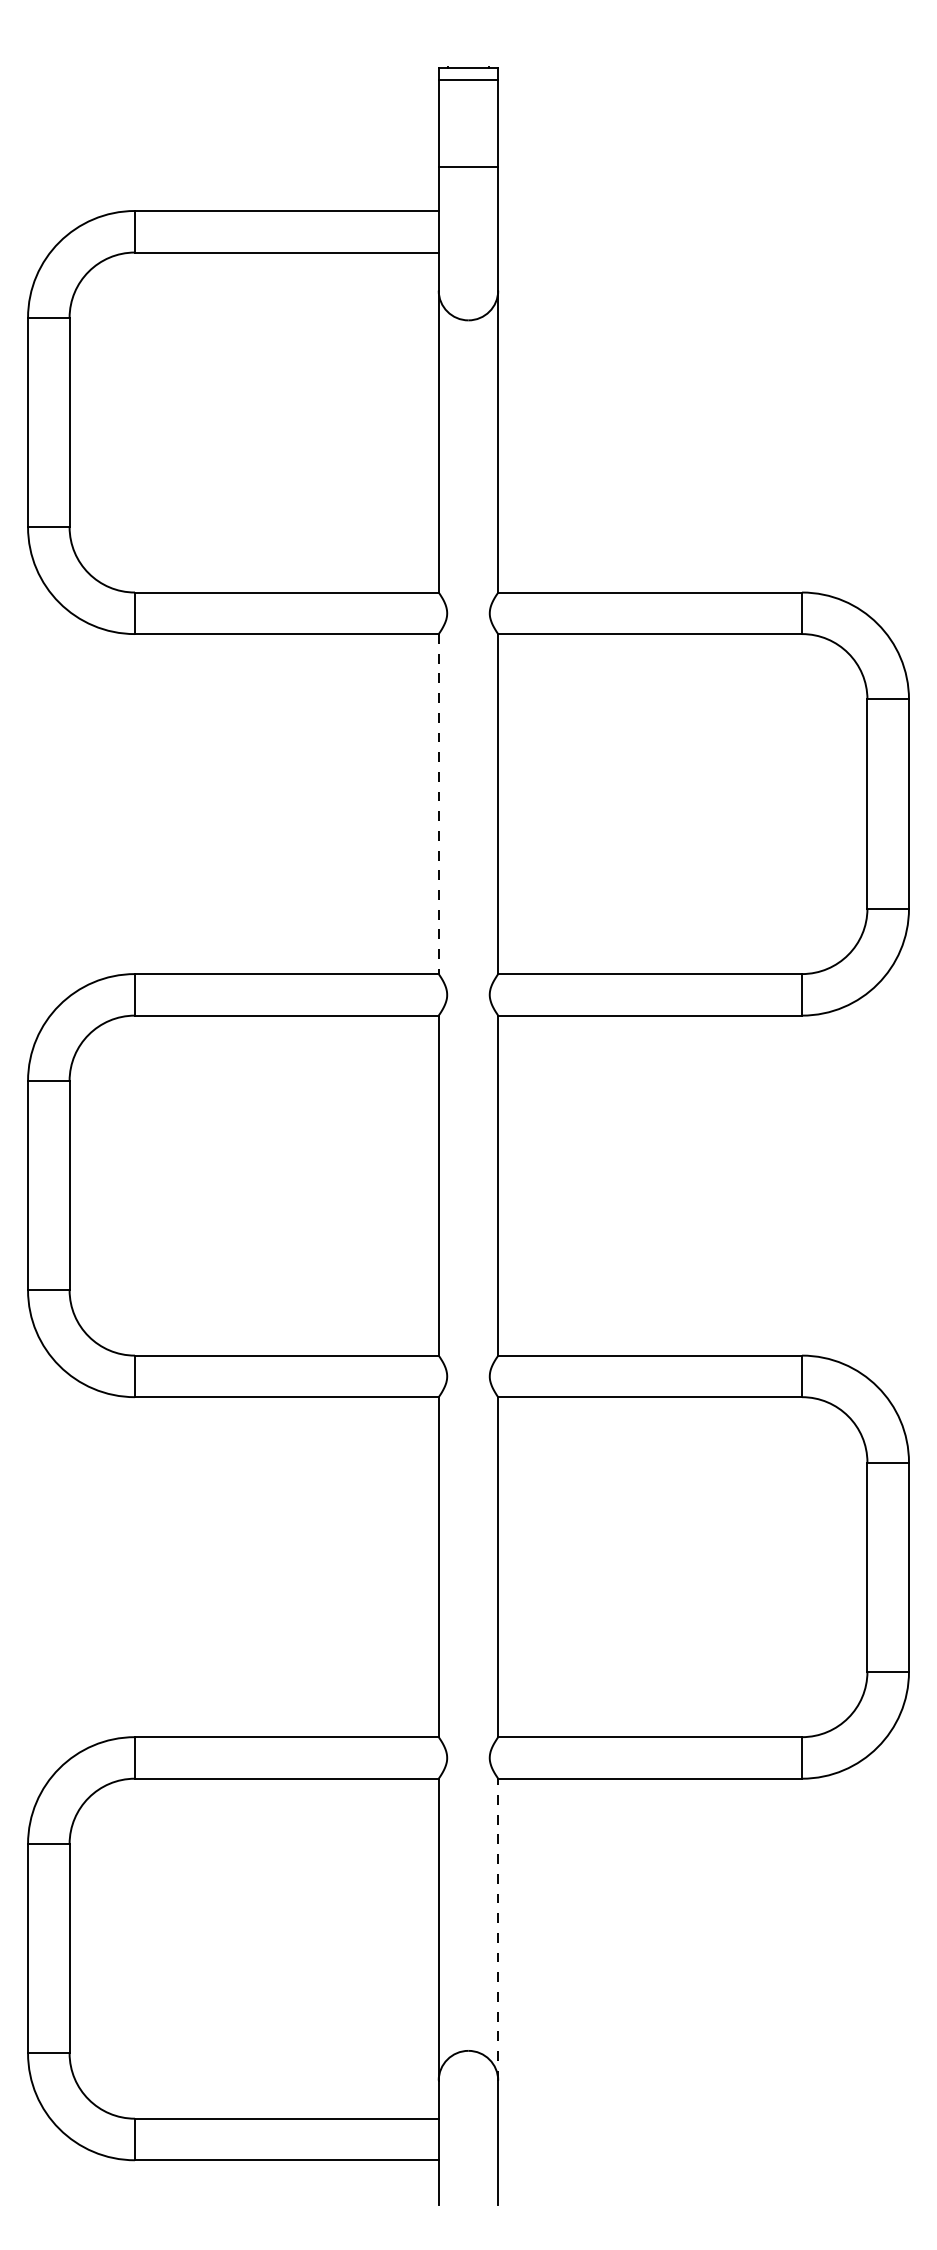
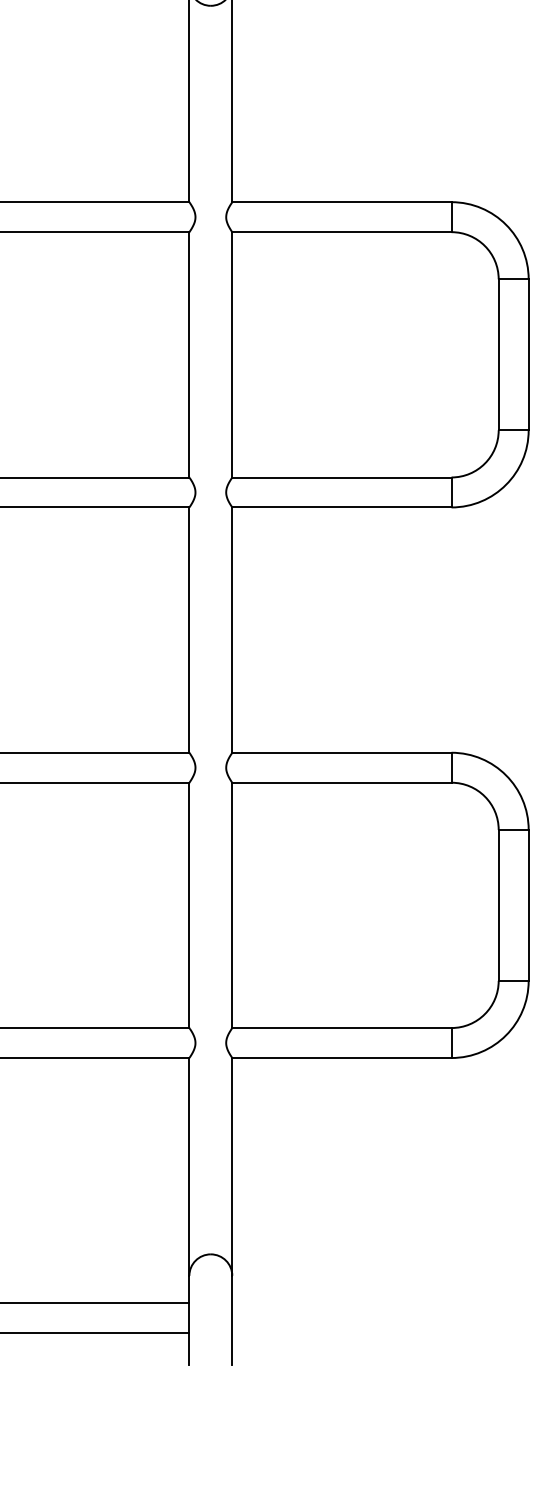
line: (438, 804) -> (189, 355), dashed -> solid
line: (498, 1929) -> (232, 1166), dashed -> solid

